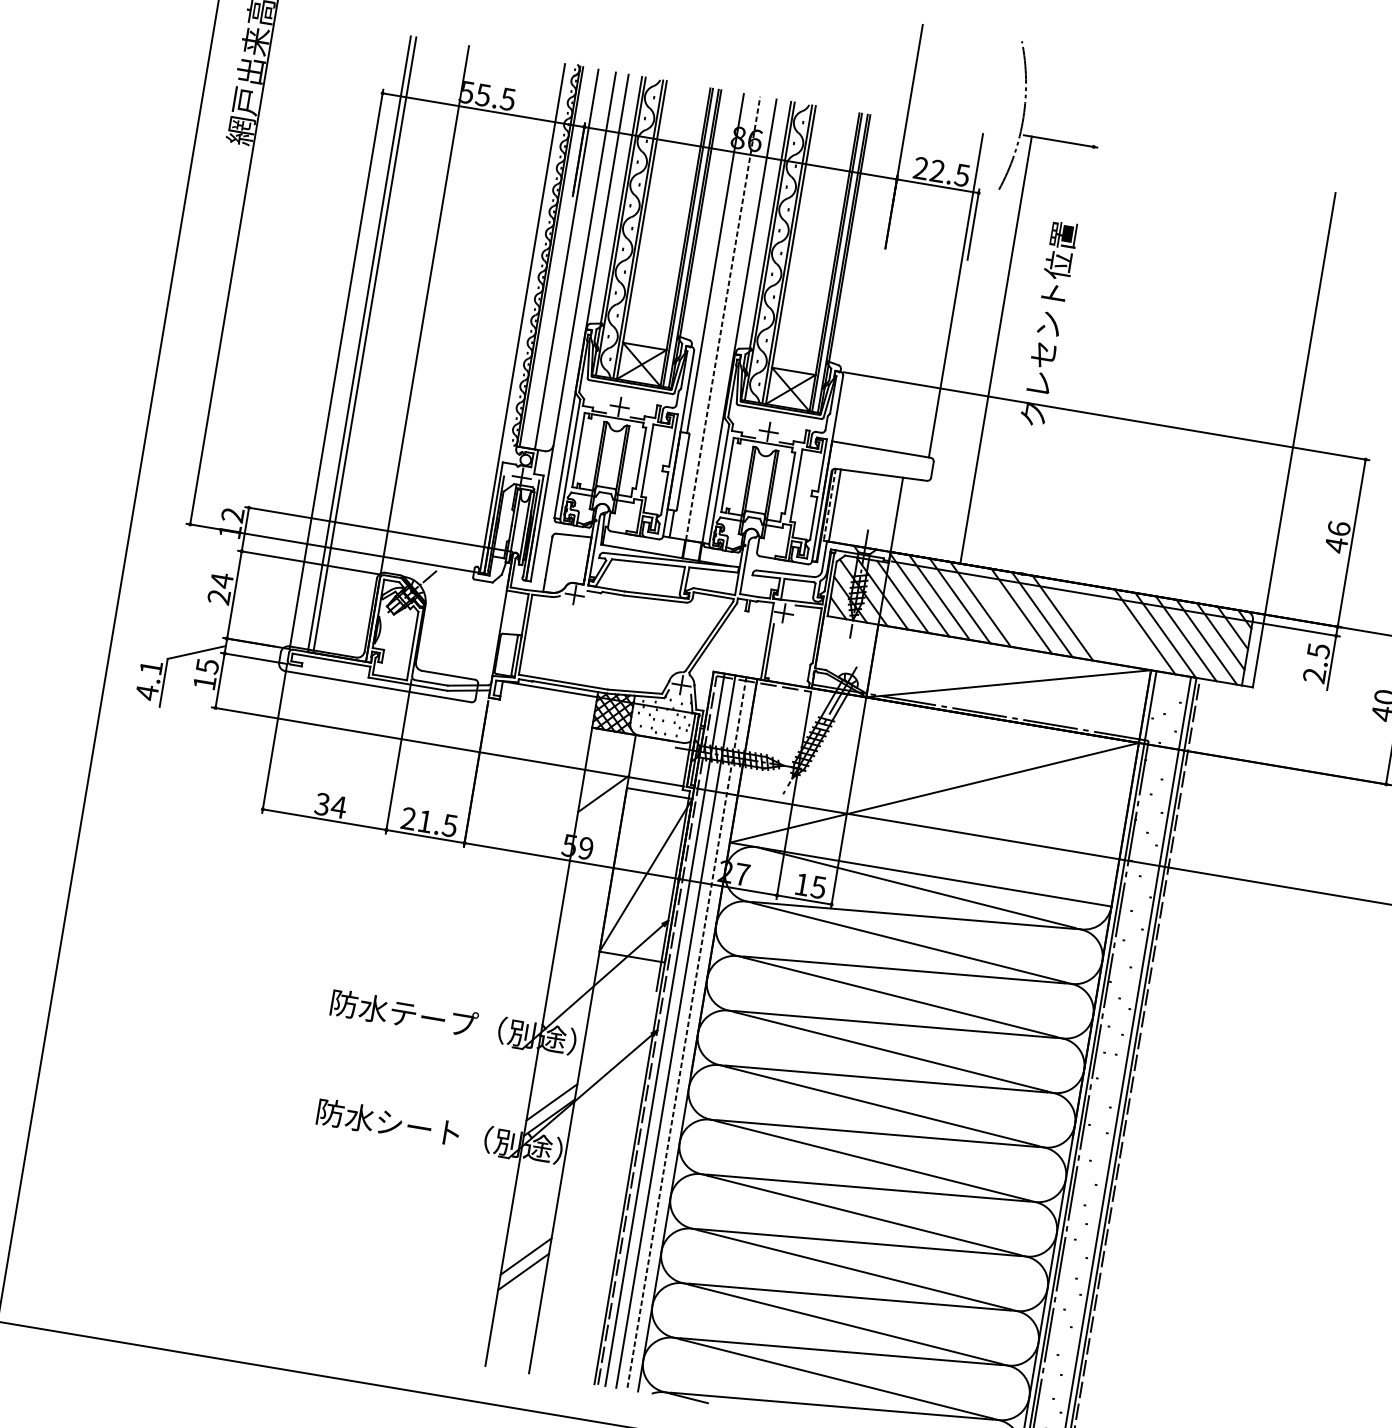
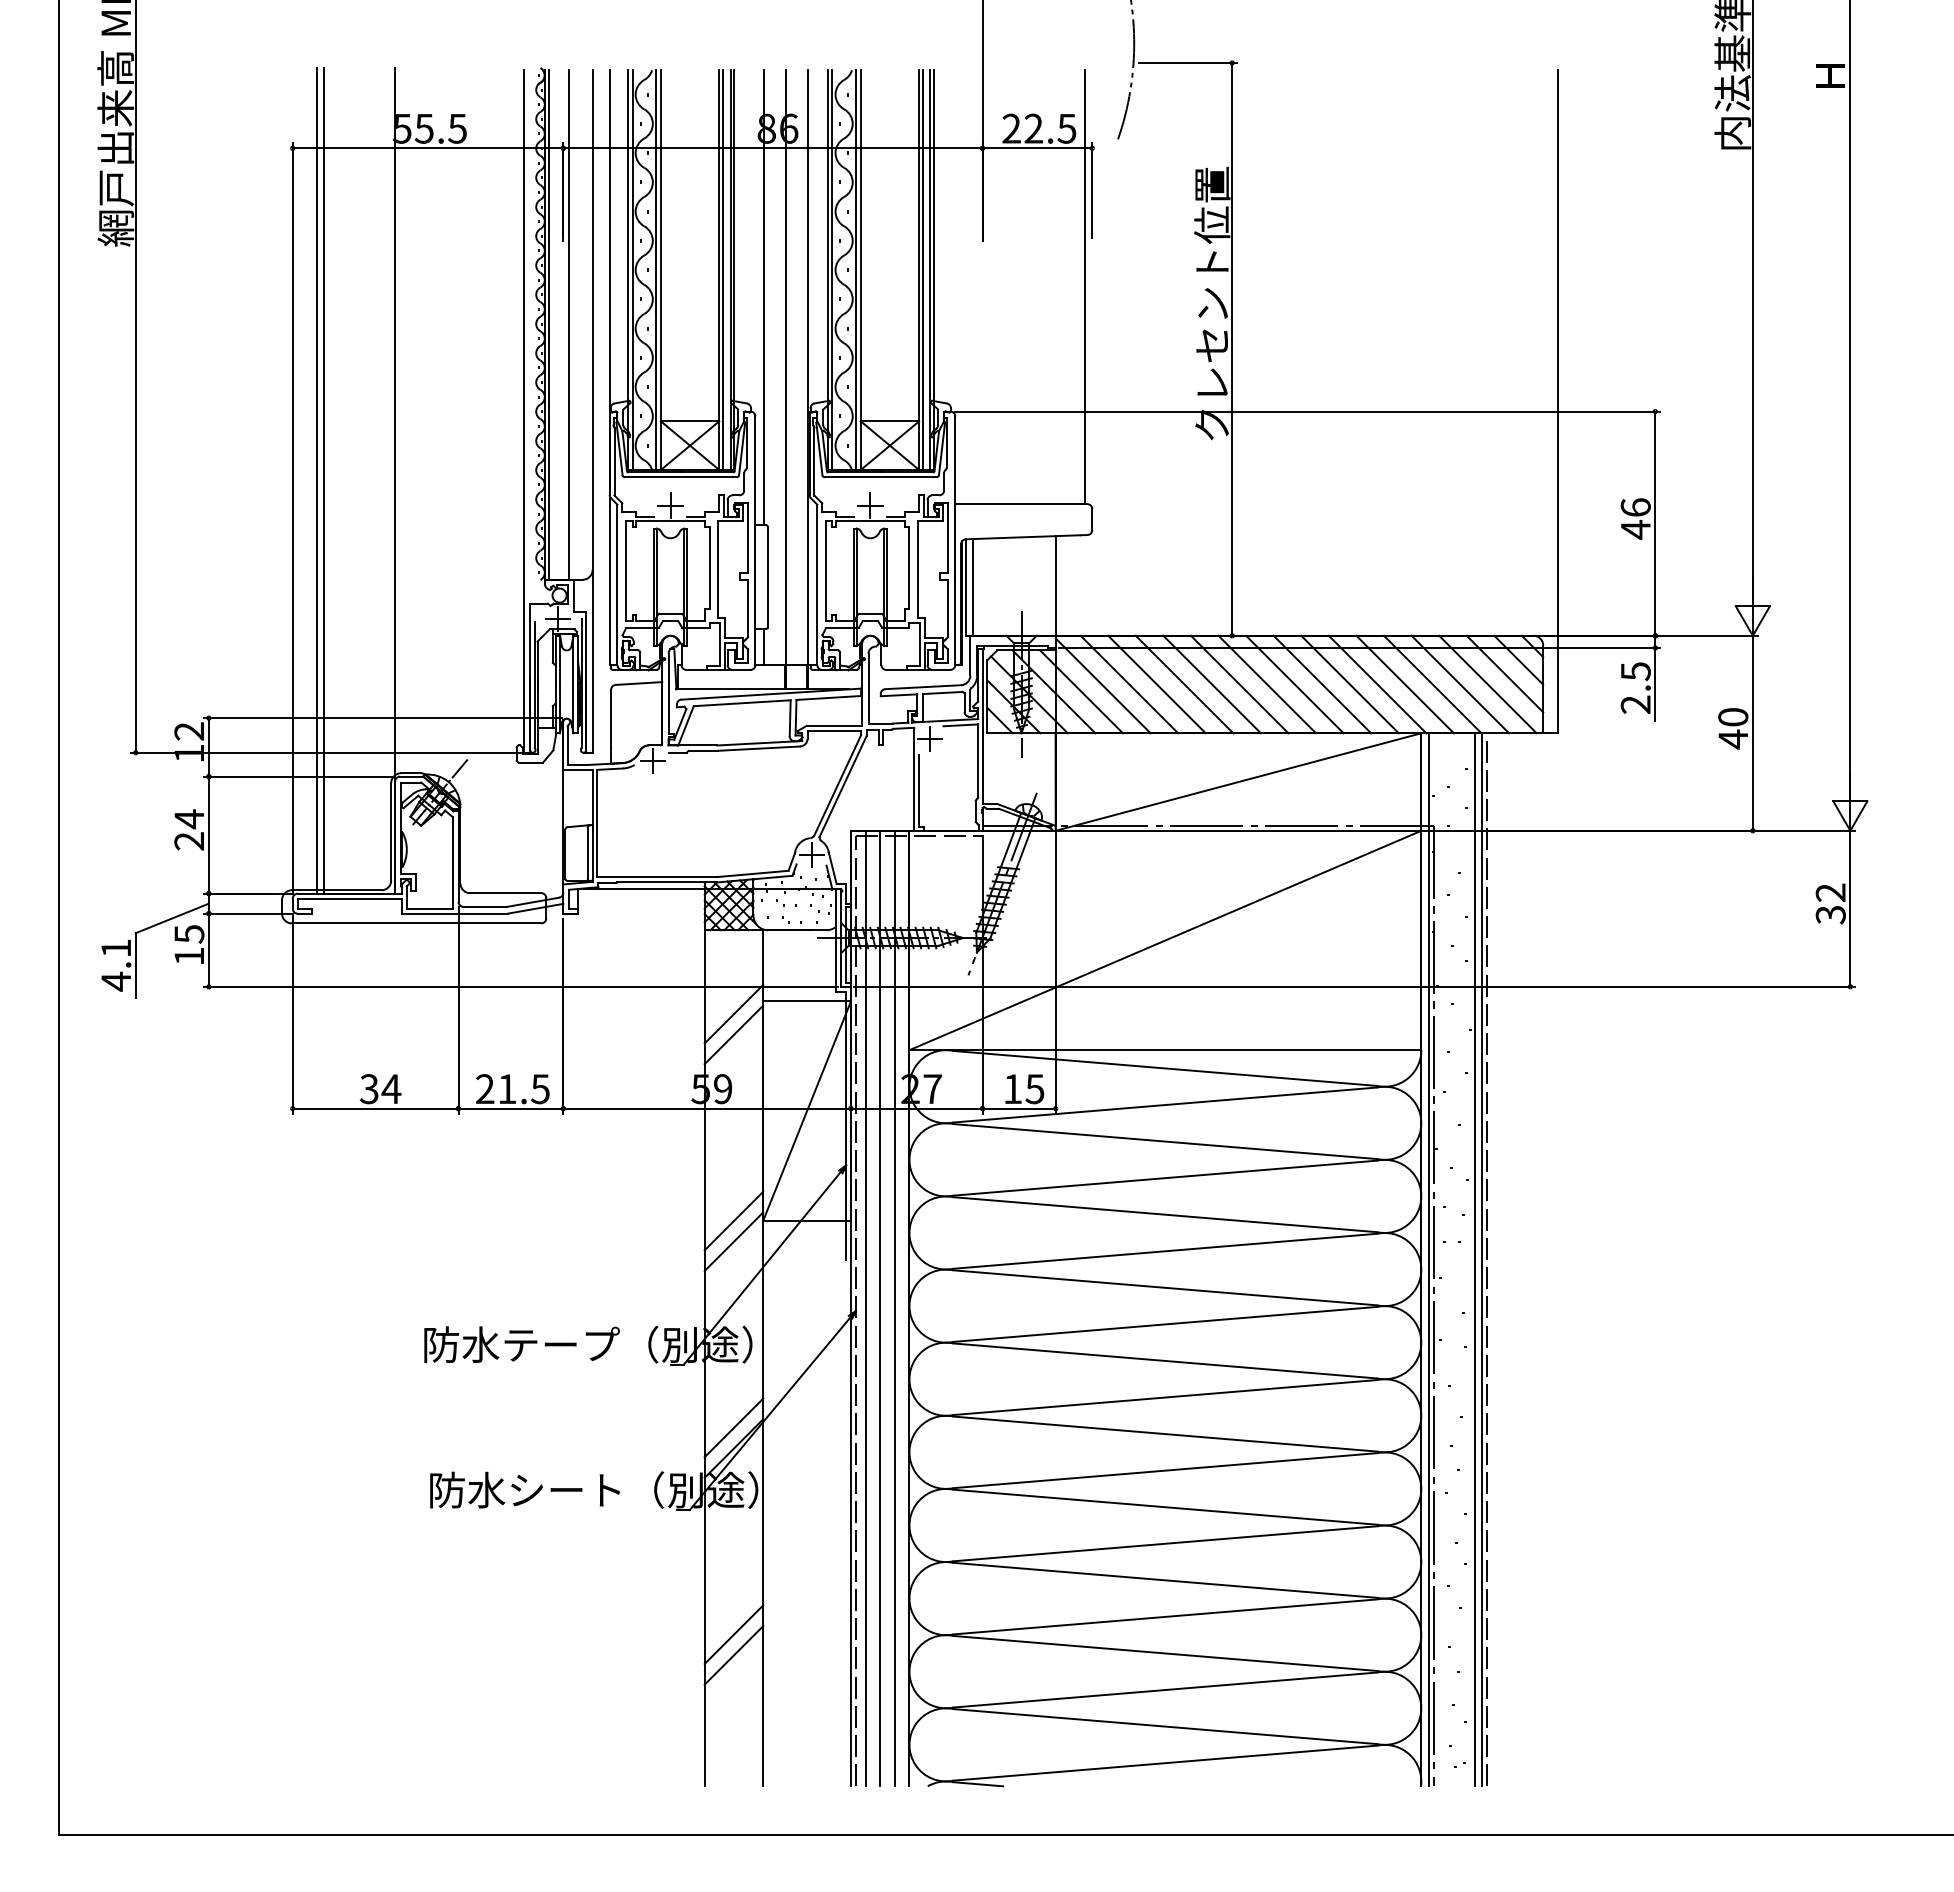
line: (723, 318) -> (786, 367), dashed -> solid
line: (996, 349) -> (1232, 348), moved
line: (830, 505) -> (966, 588), dashed -> solid
line: (1000, 607) -> (1211, 684), added
line: (1083, 621) -> (1322, 684), added
line: (1103, 624) -> (1349, 684), added
line: (1124, 628) -> (1377, 684), added
line: (600, 809) -> (733, 1034), added
line: (577, 947) -> (733, 1220), added
line: (574, 963) -> (733, 1241), added
line: (686, 1033) -> (894, 1308), dashed -> solid

